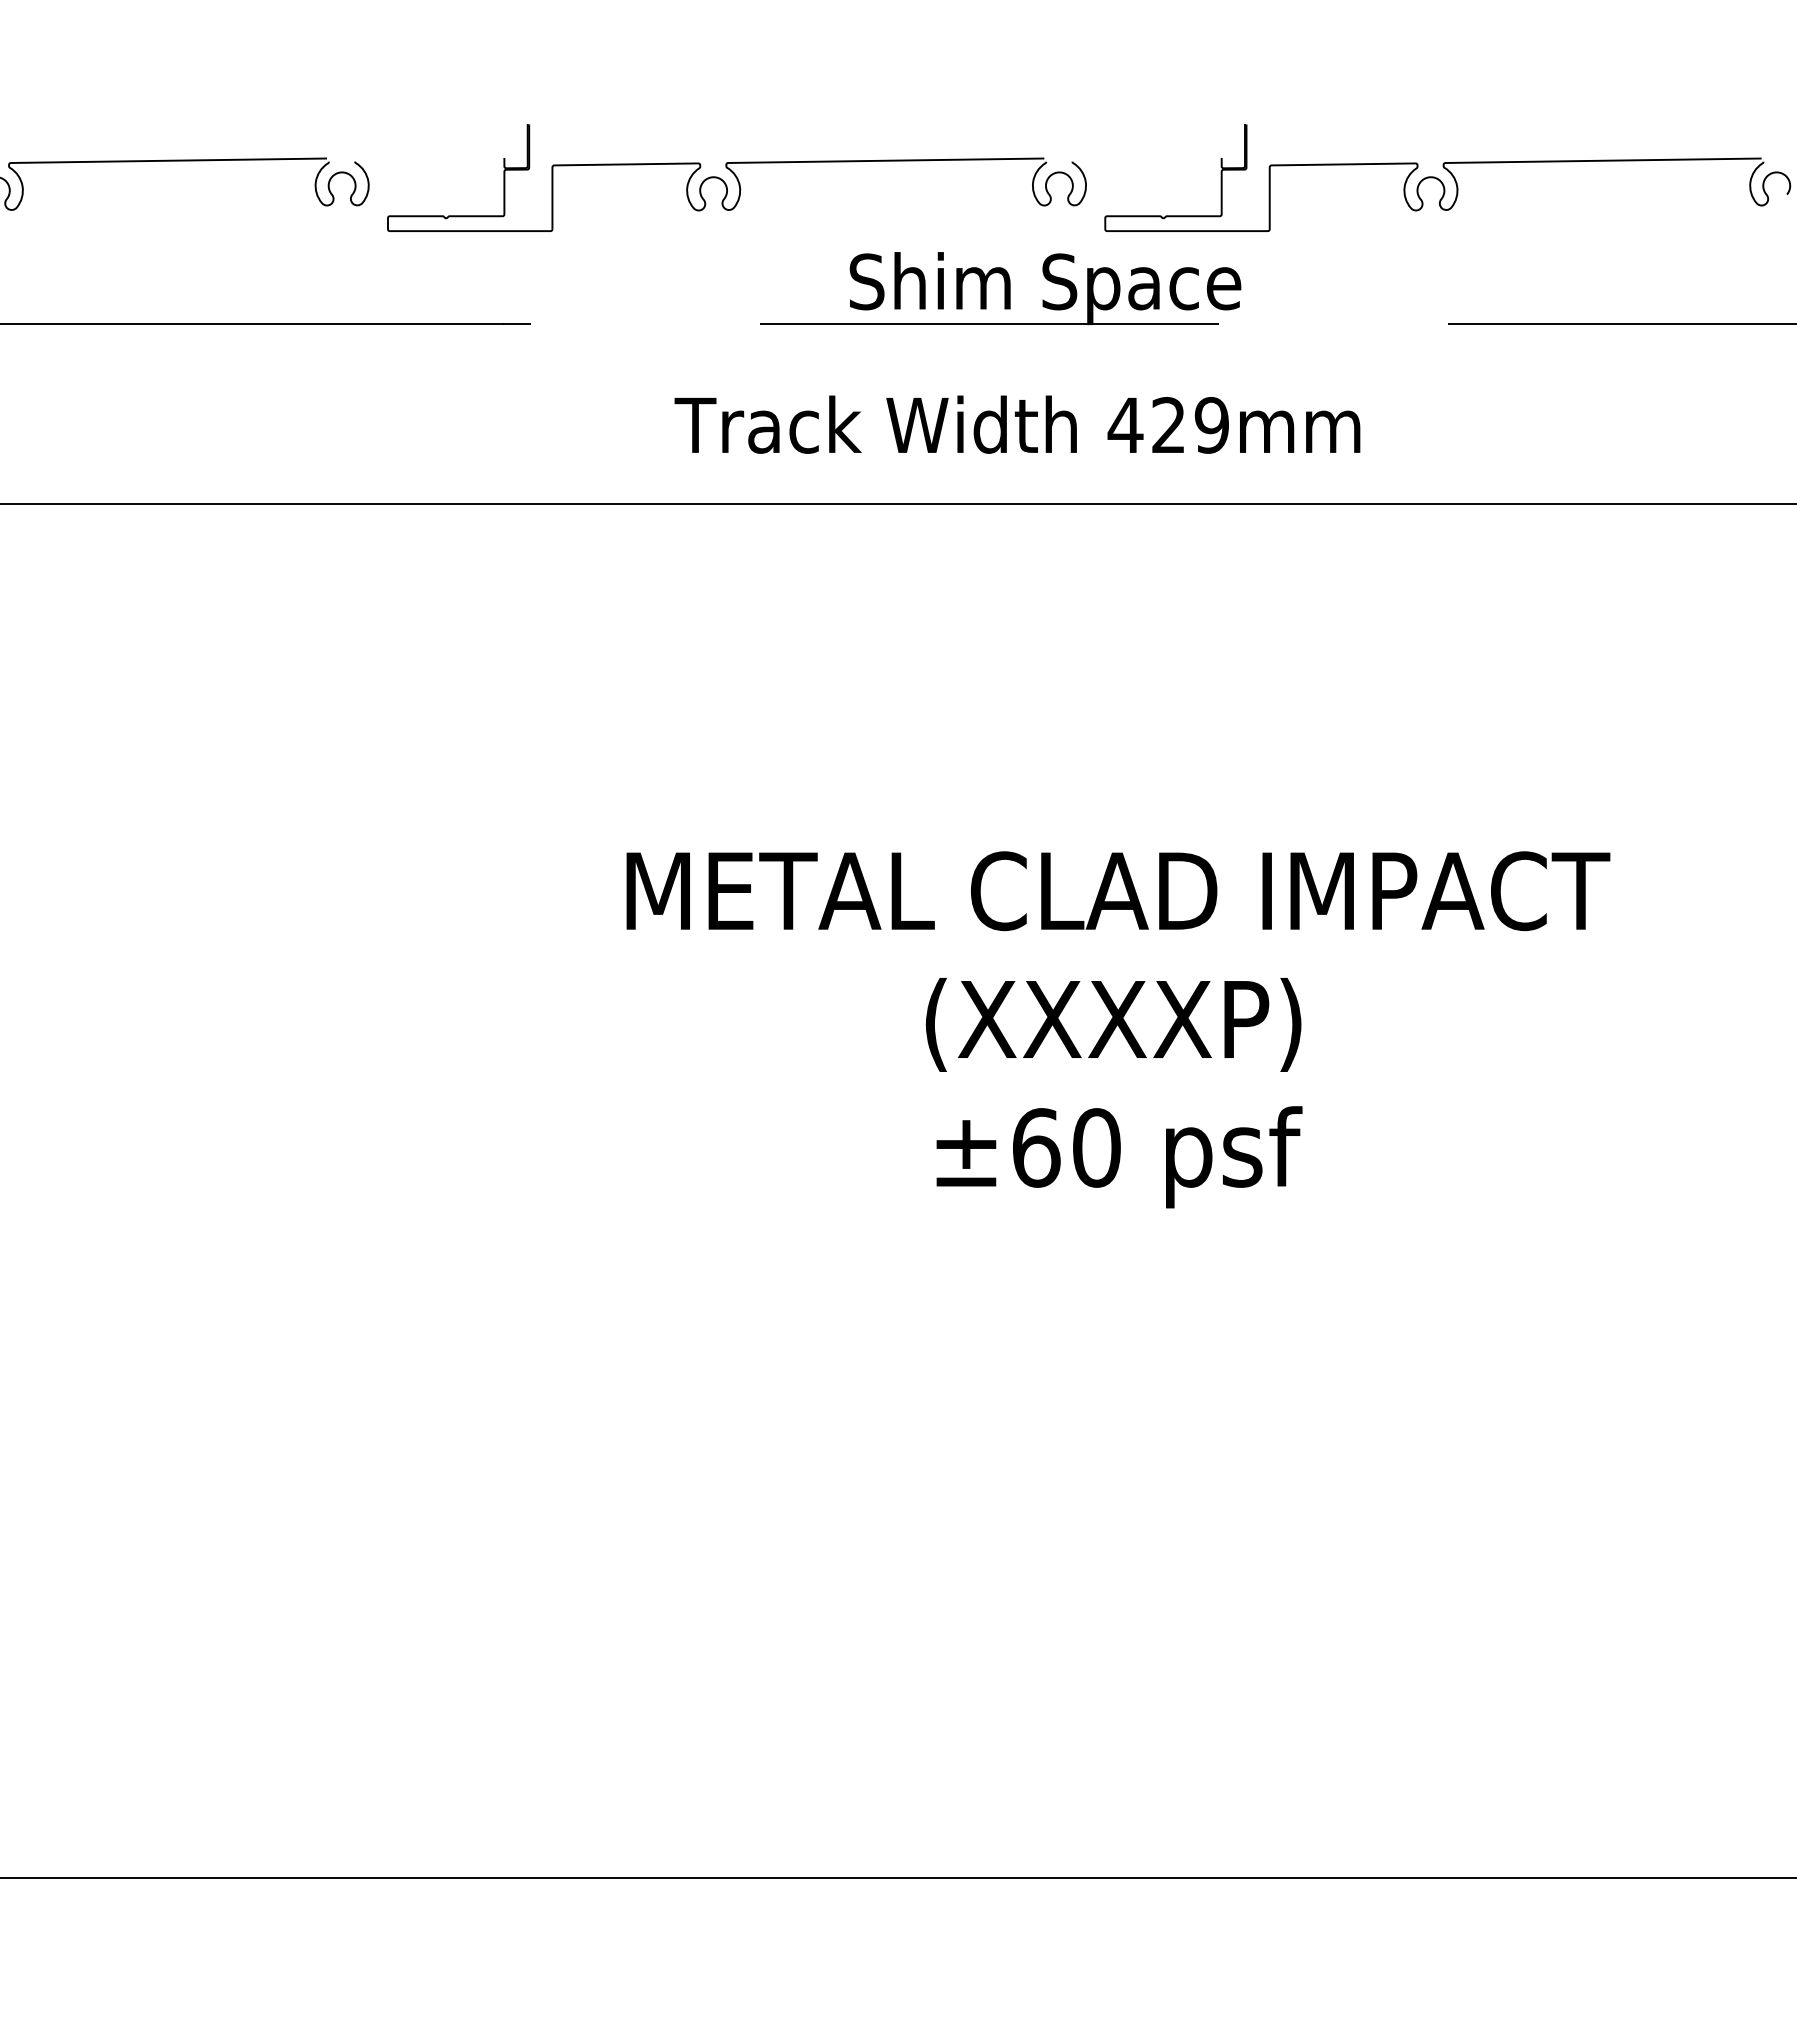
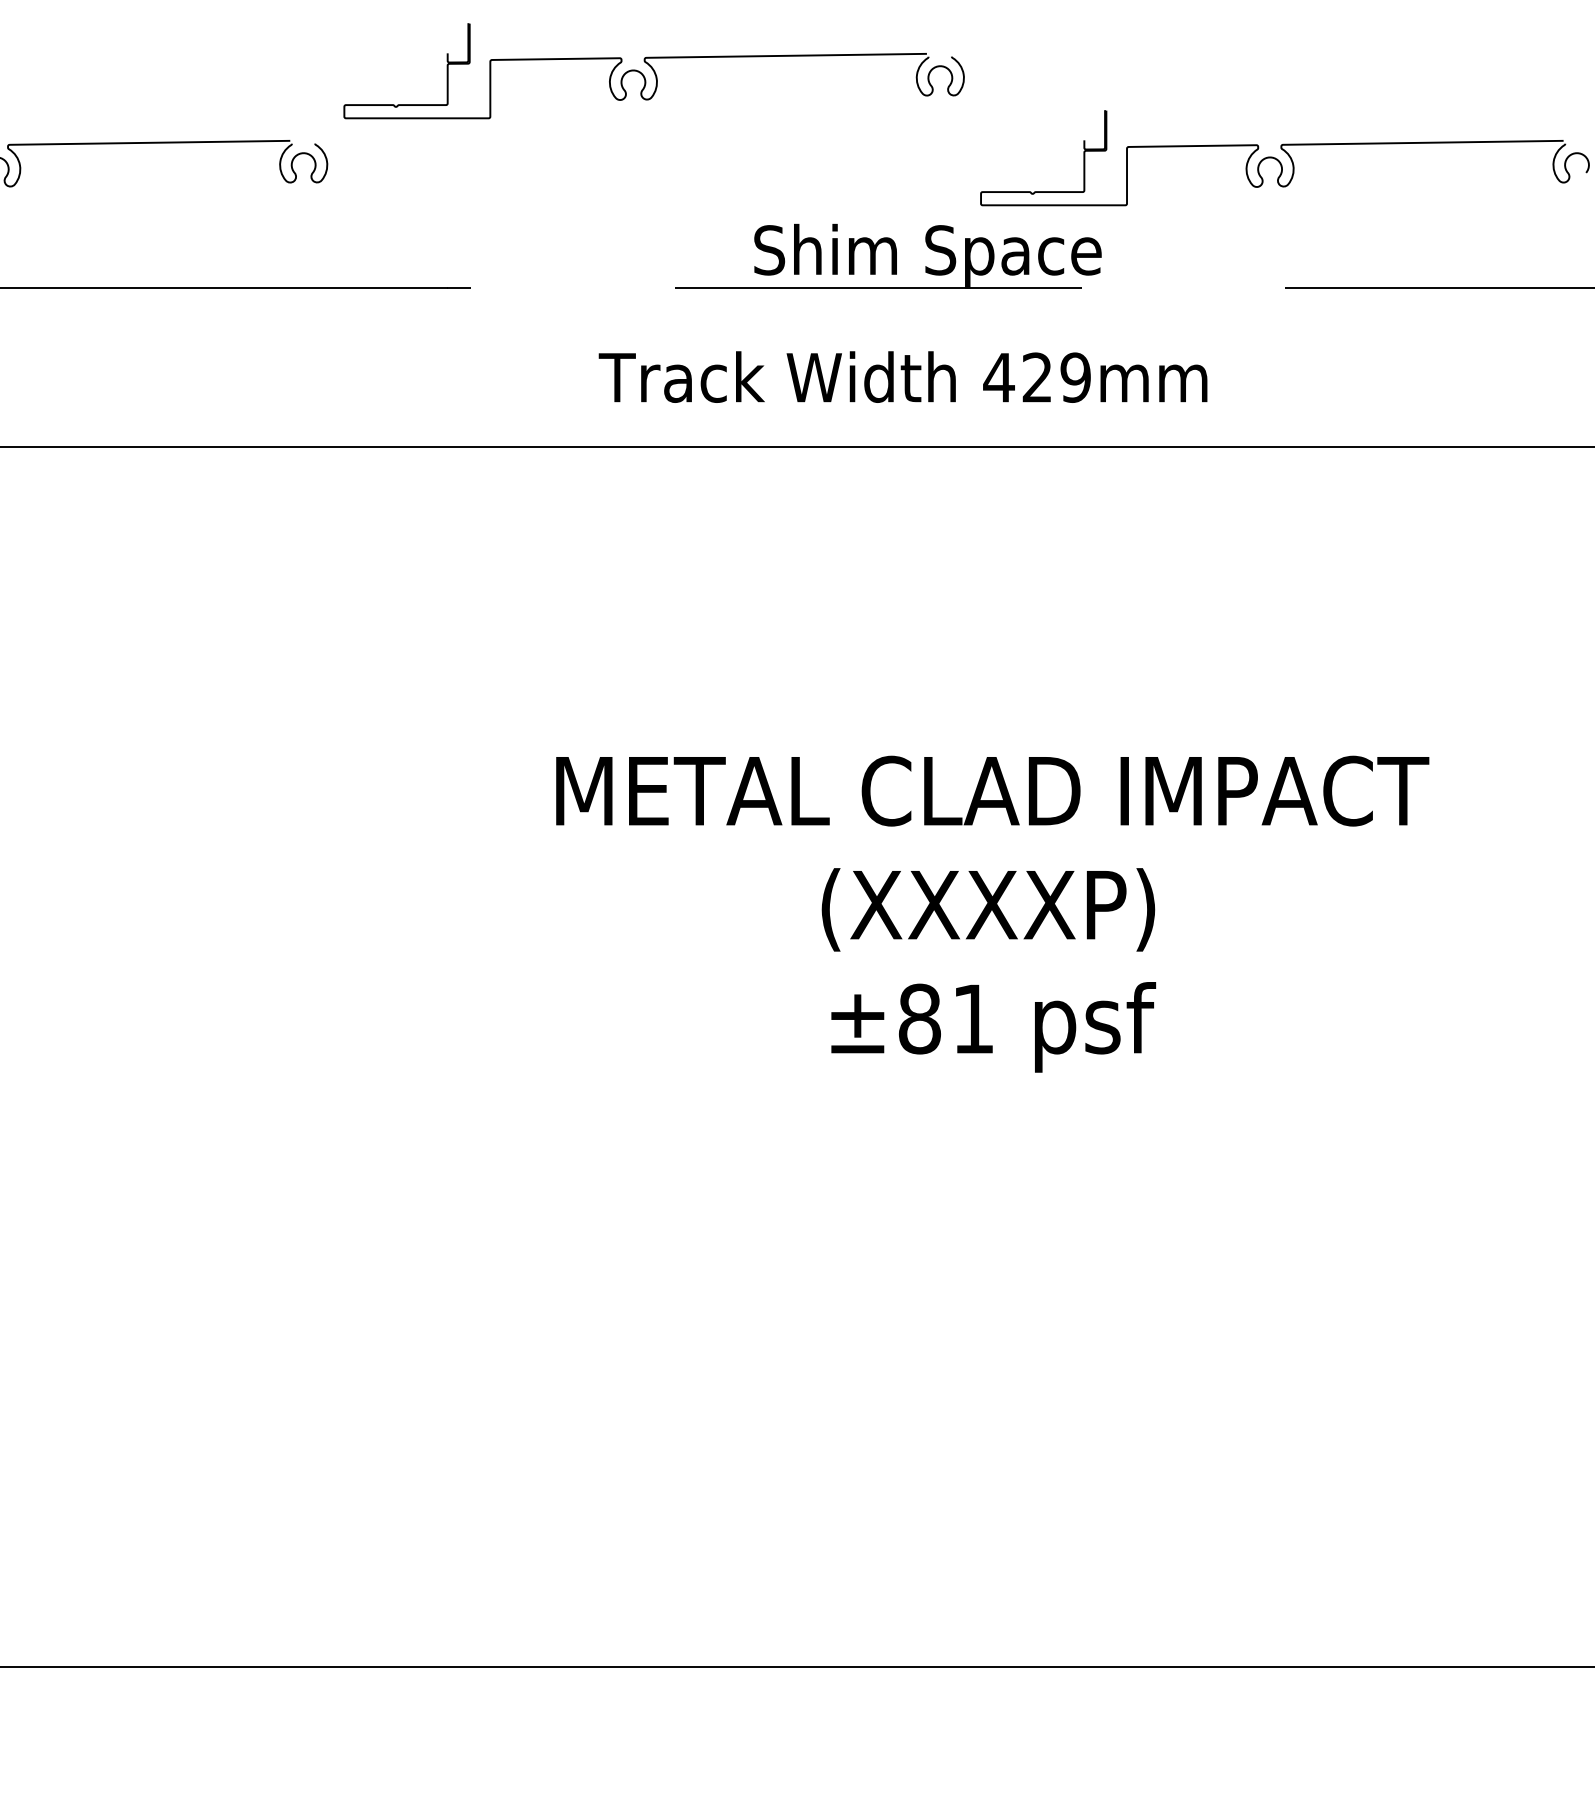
part: (736, 177) -> (653, 70), moved
text: (1066, 1147) -> (946, 1018), ±60 -> ±81

